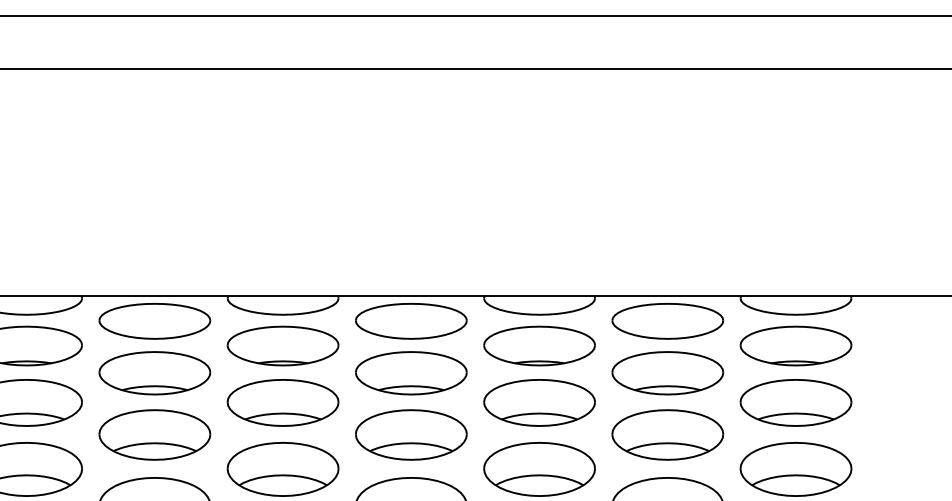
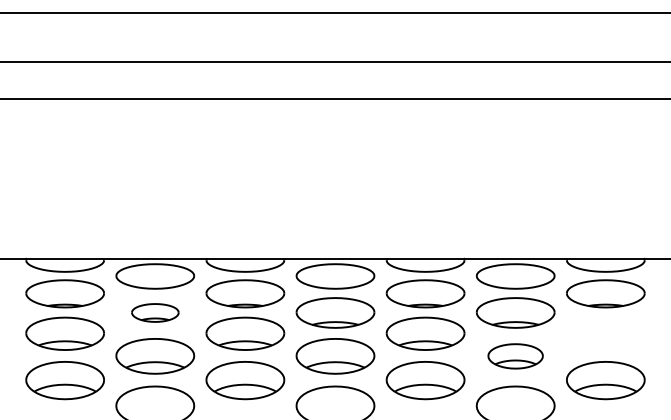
part: (155, 372) -> (155, 312), size x0.6
part: (795, 402) -> (605, 333), removed
part: (667, 435) -> (515, 356), size x0.7

